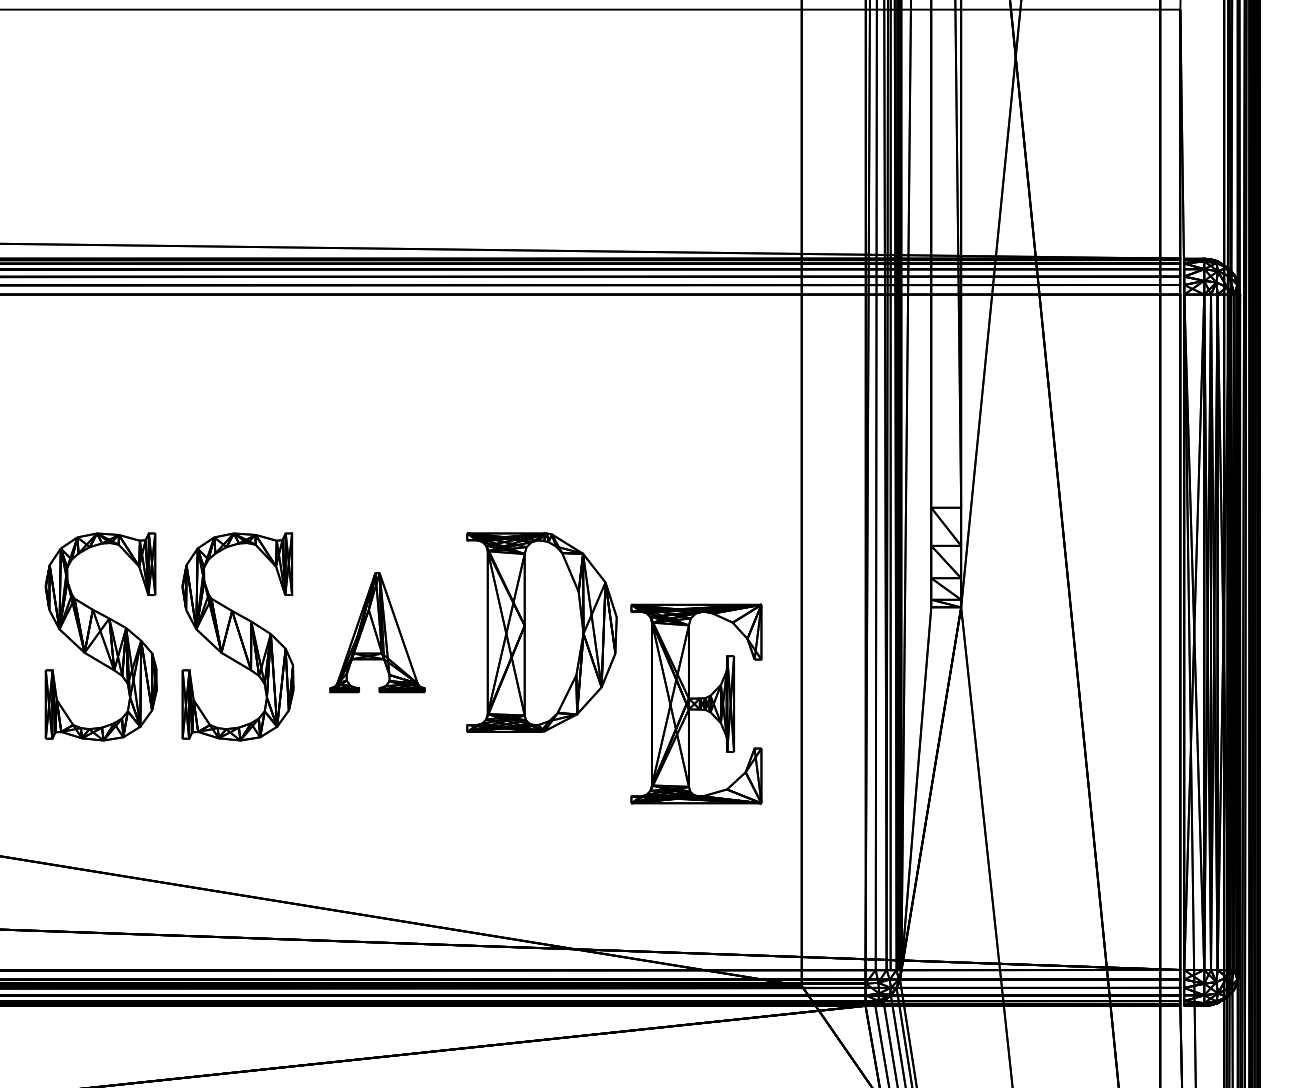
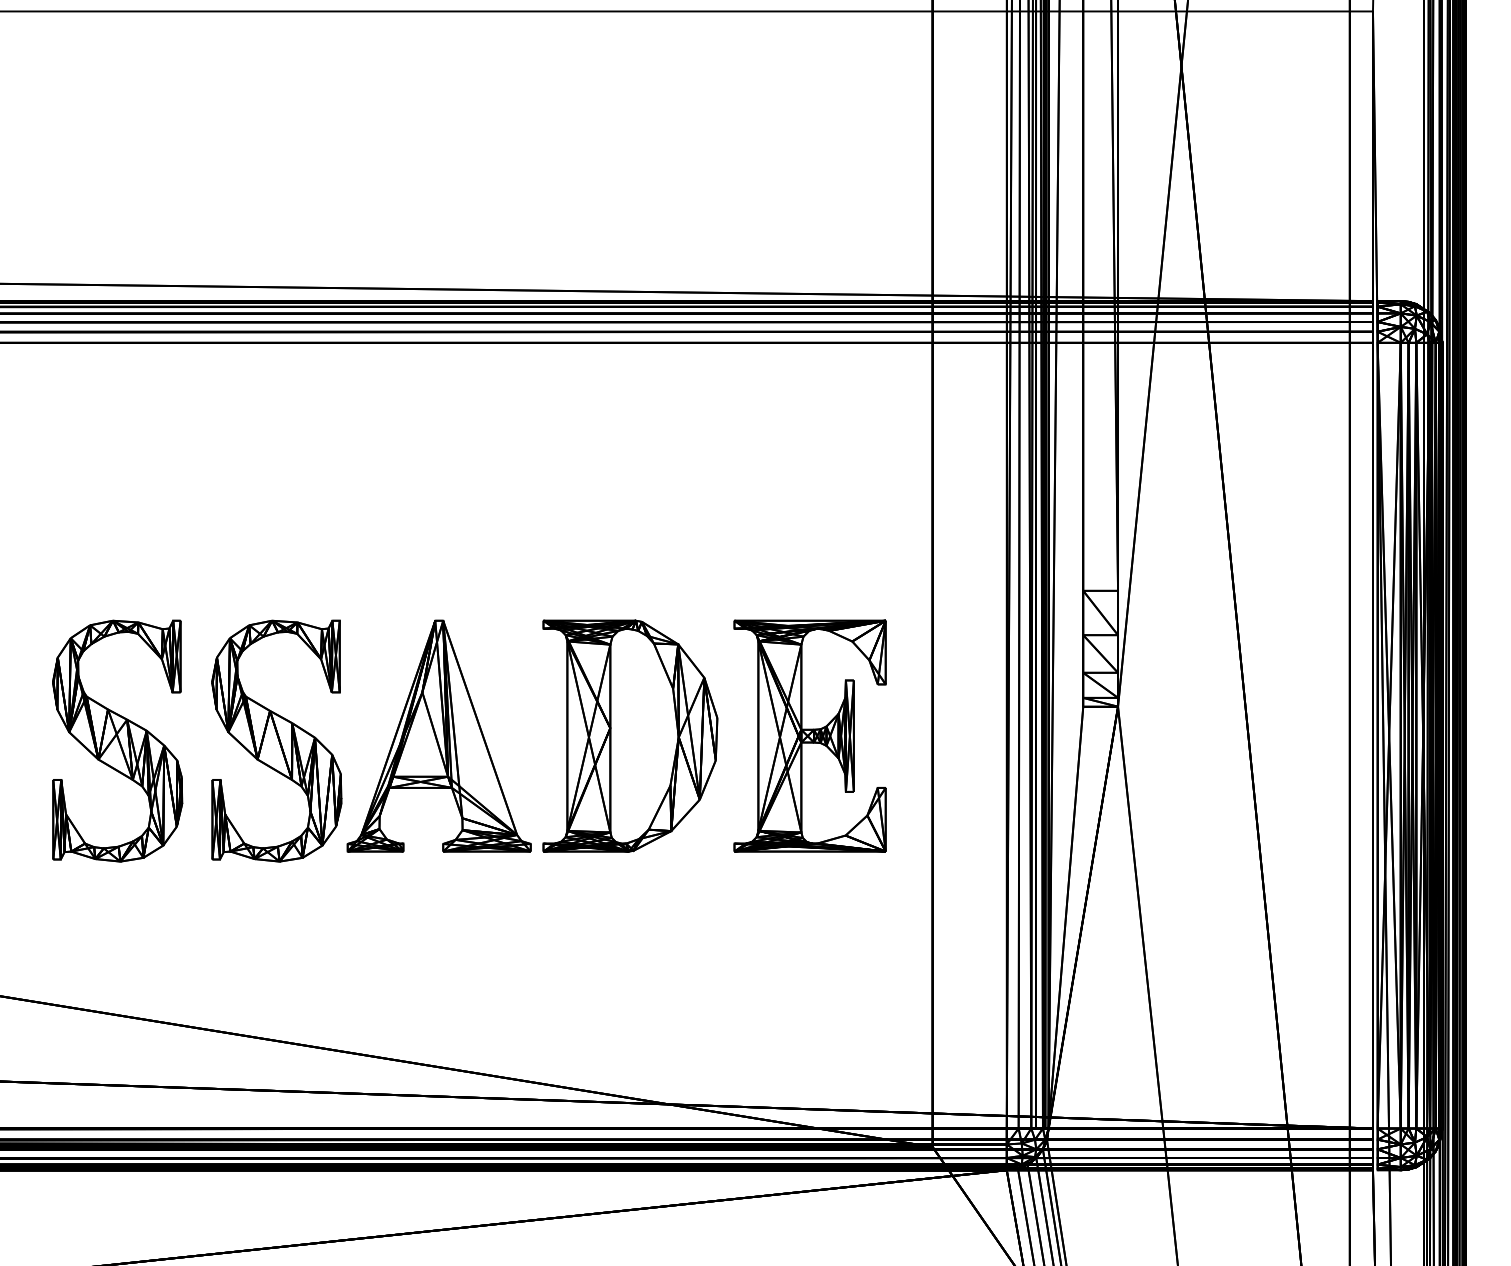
part: (376, 632) -> (438, 735), size x1.67
part: (695, 703) -> (809, 735), moved

